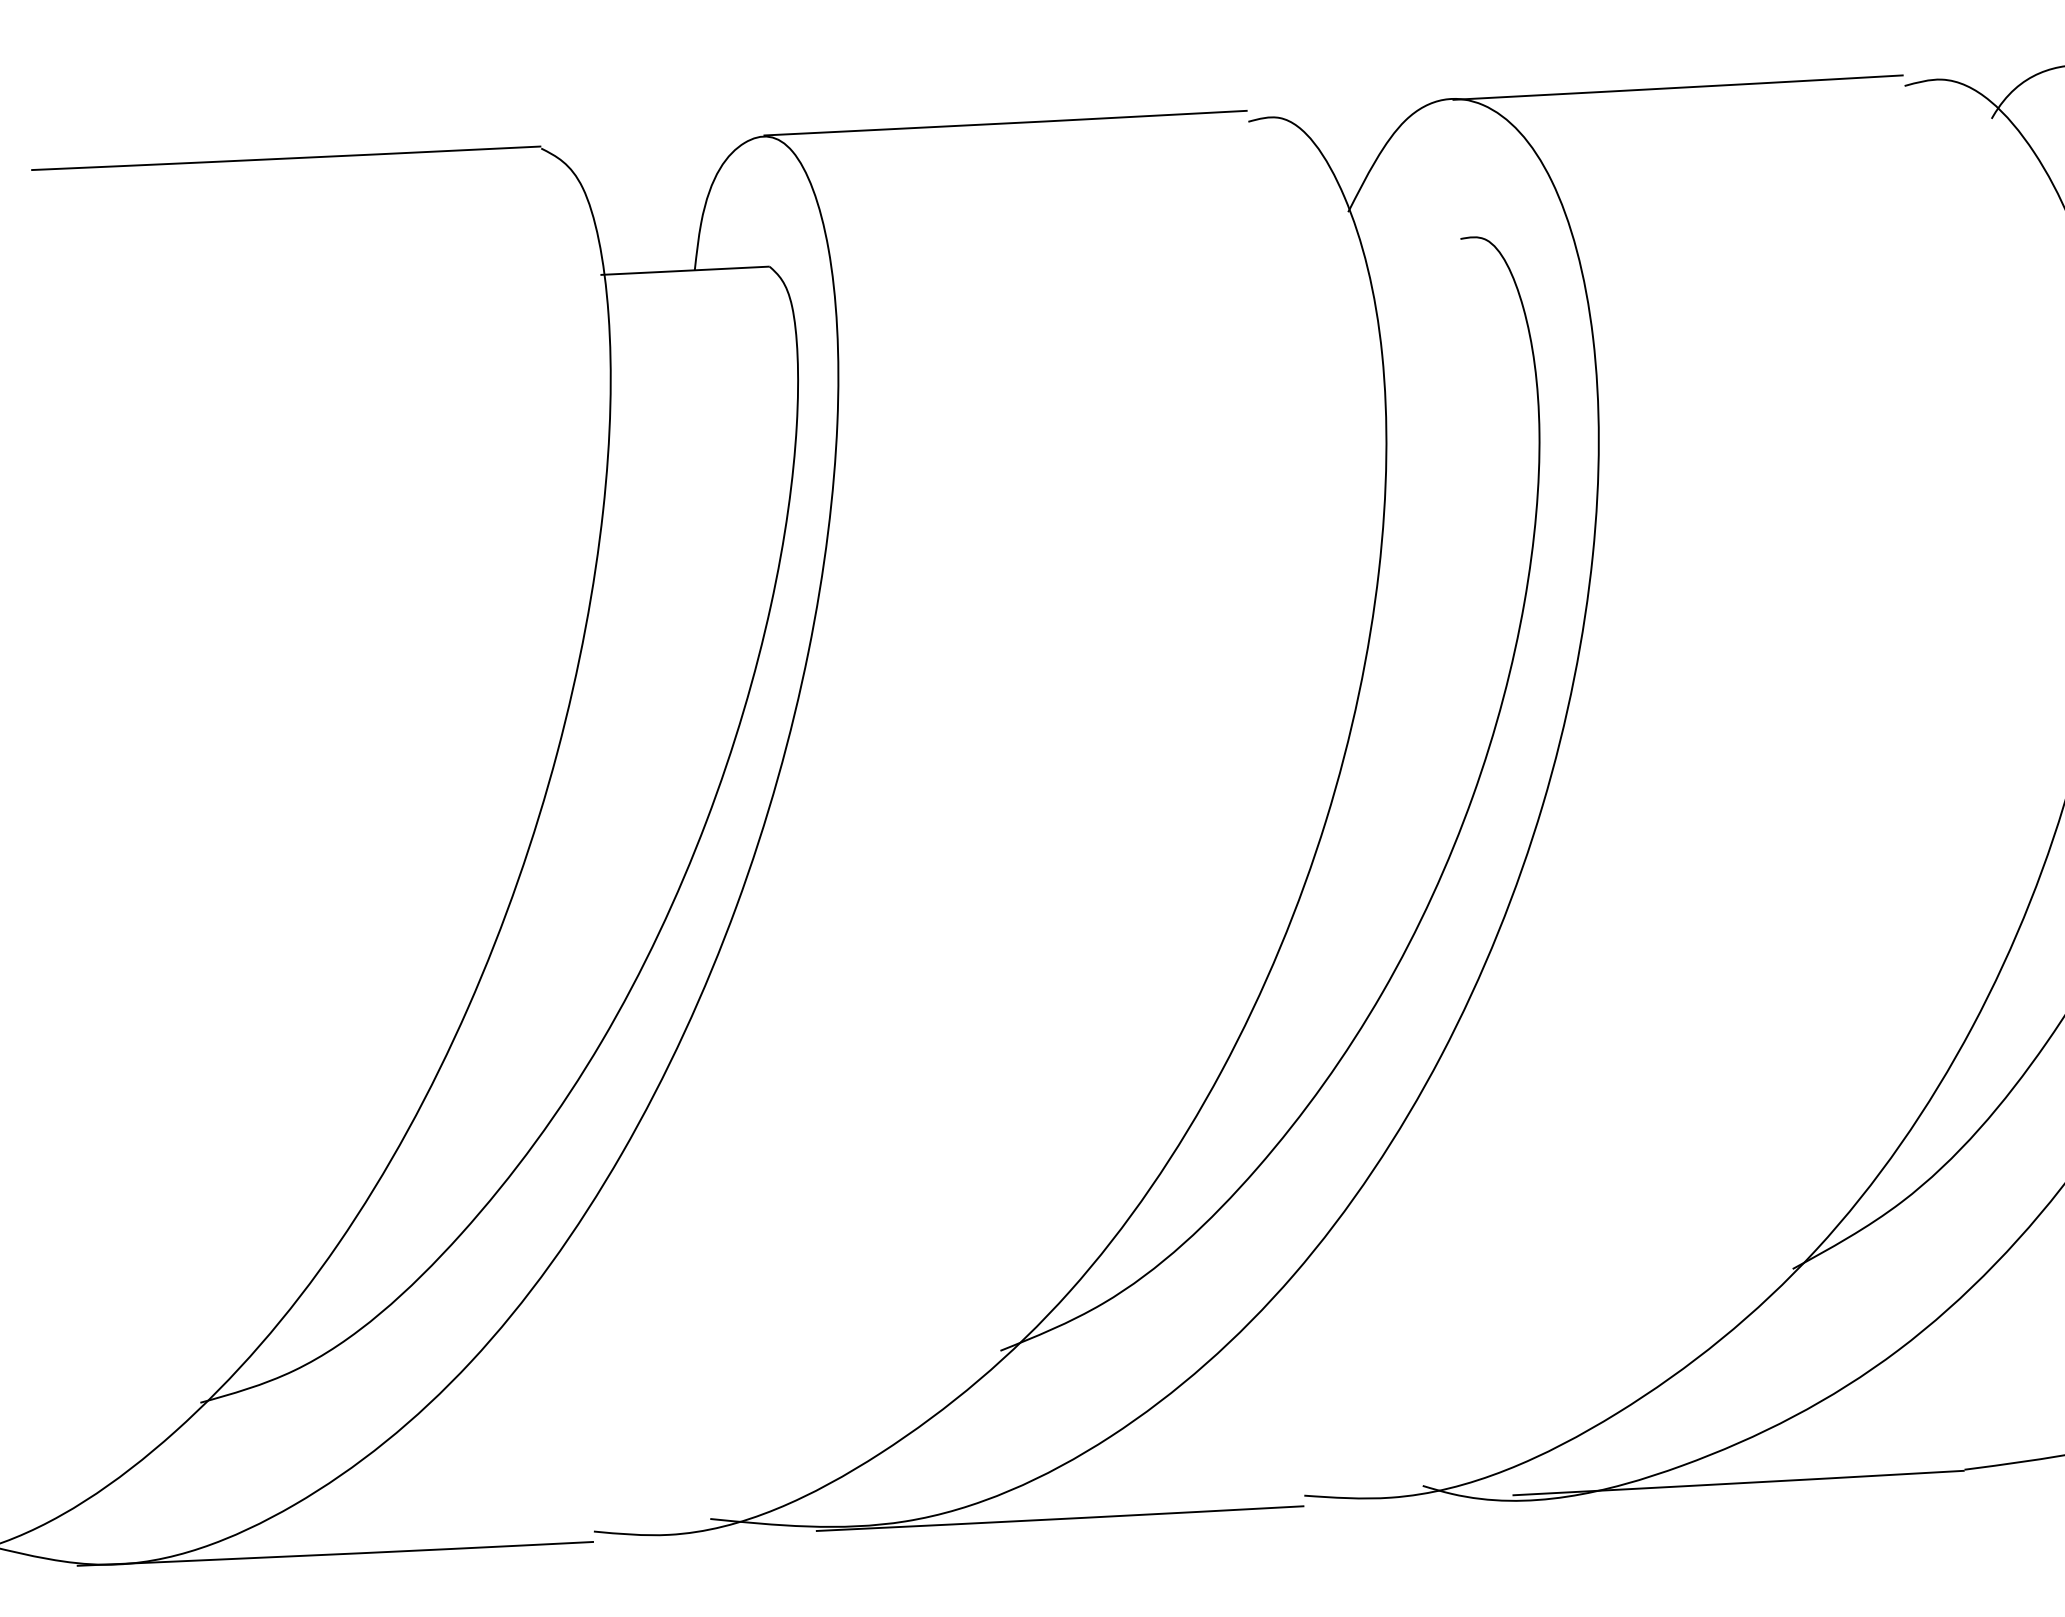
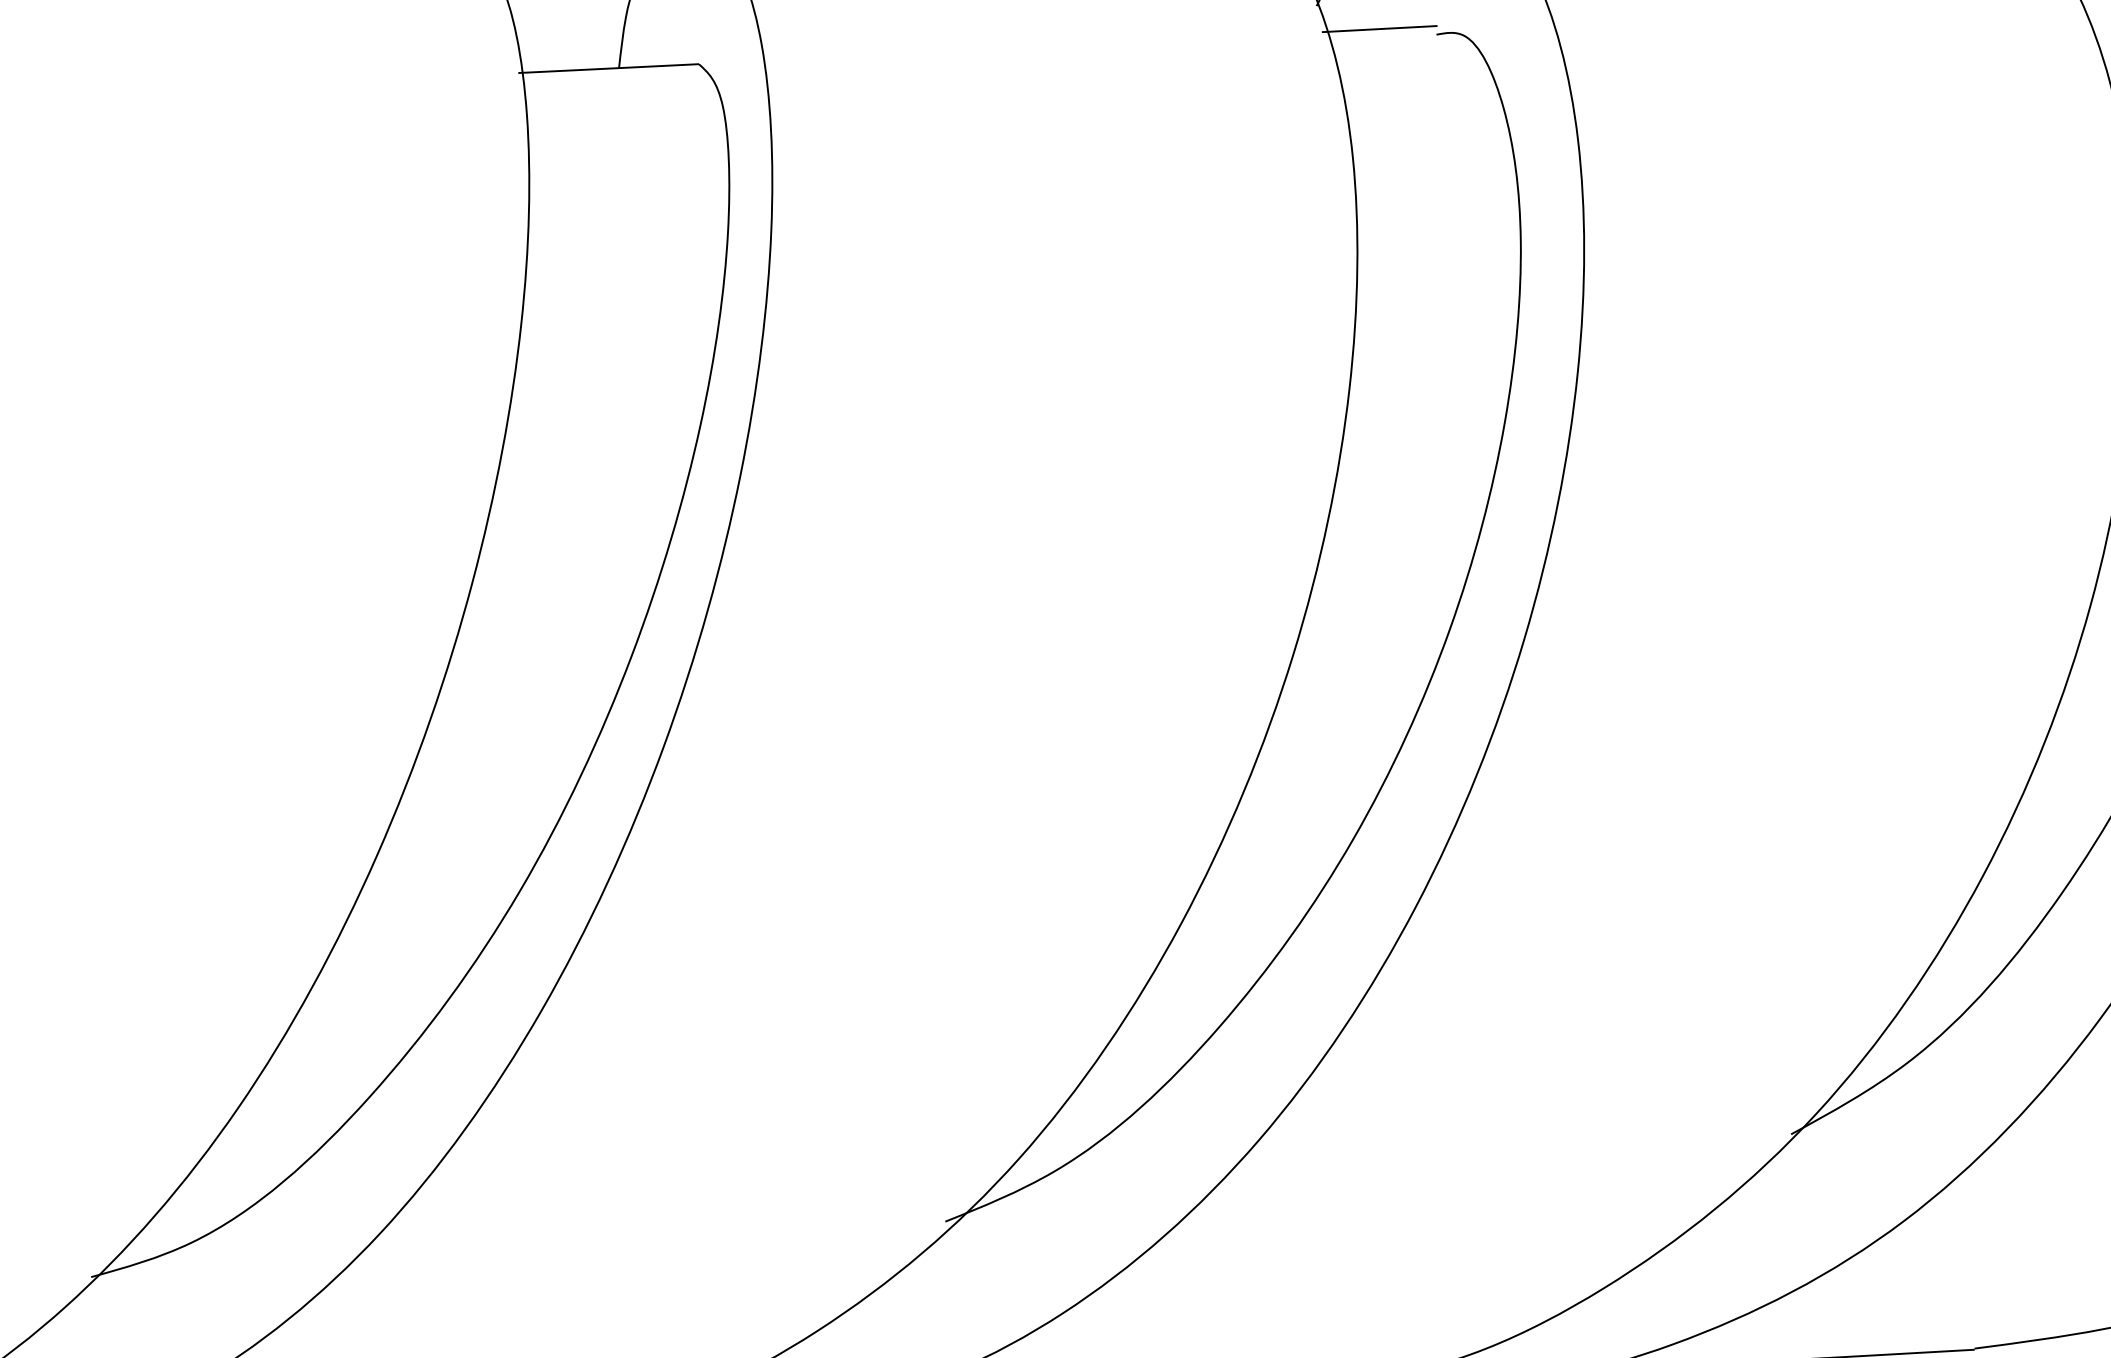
line: (1406, 233) -> (1378, 28), added

